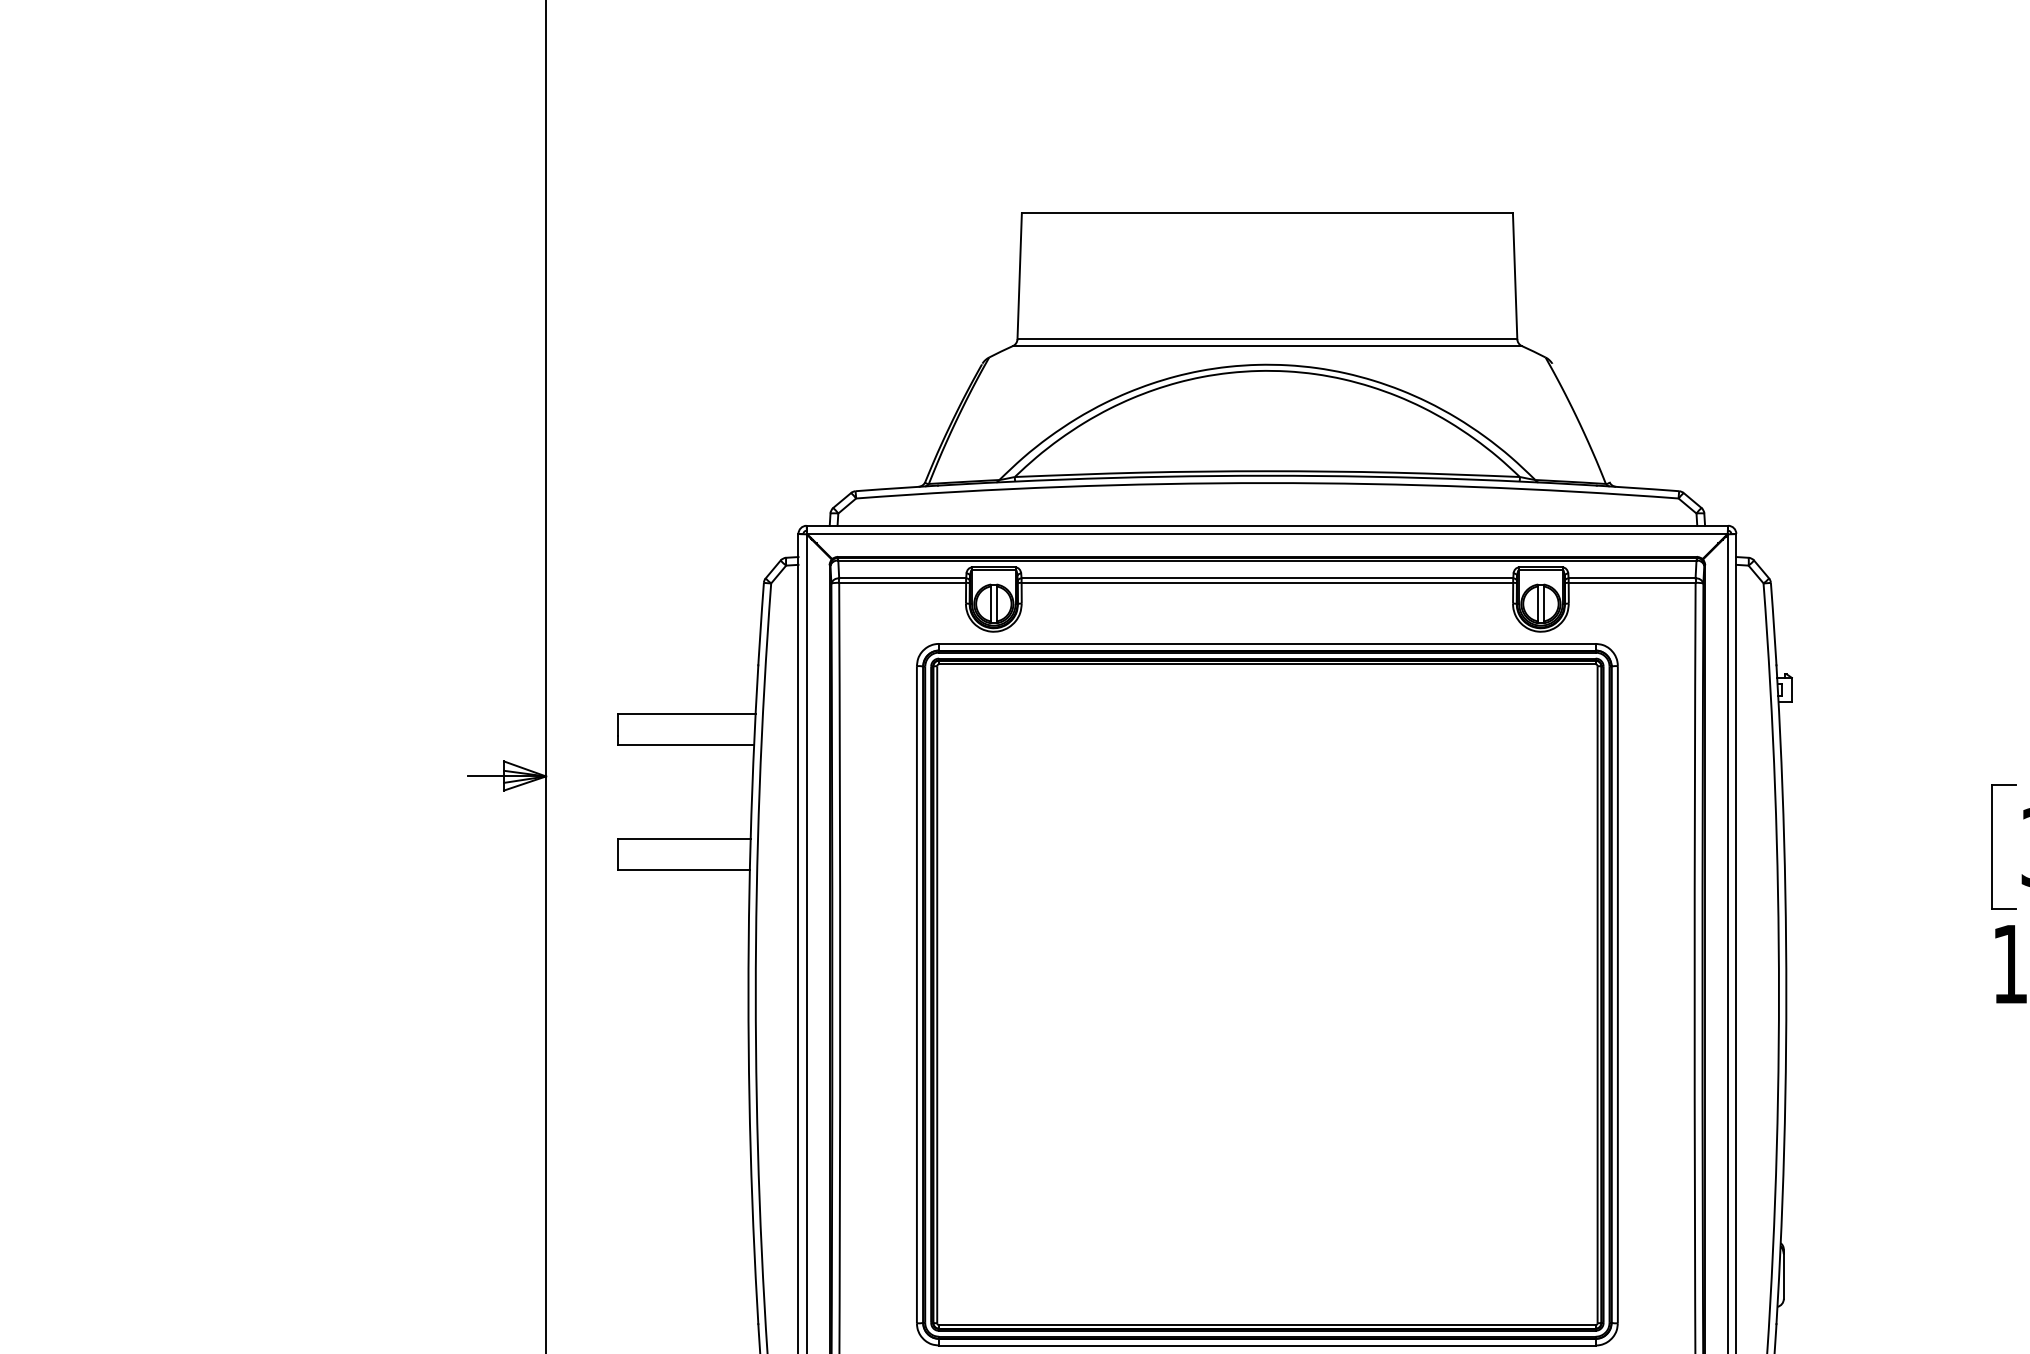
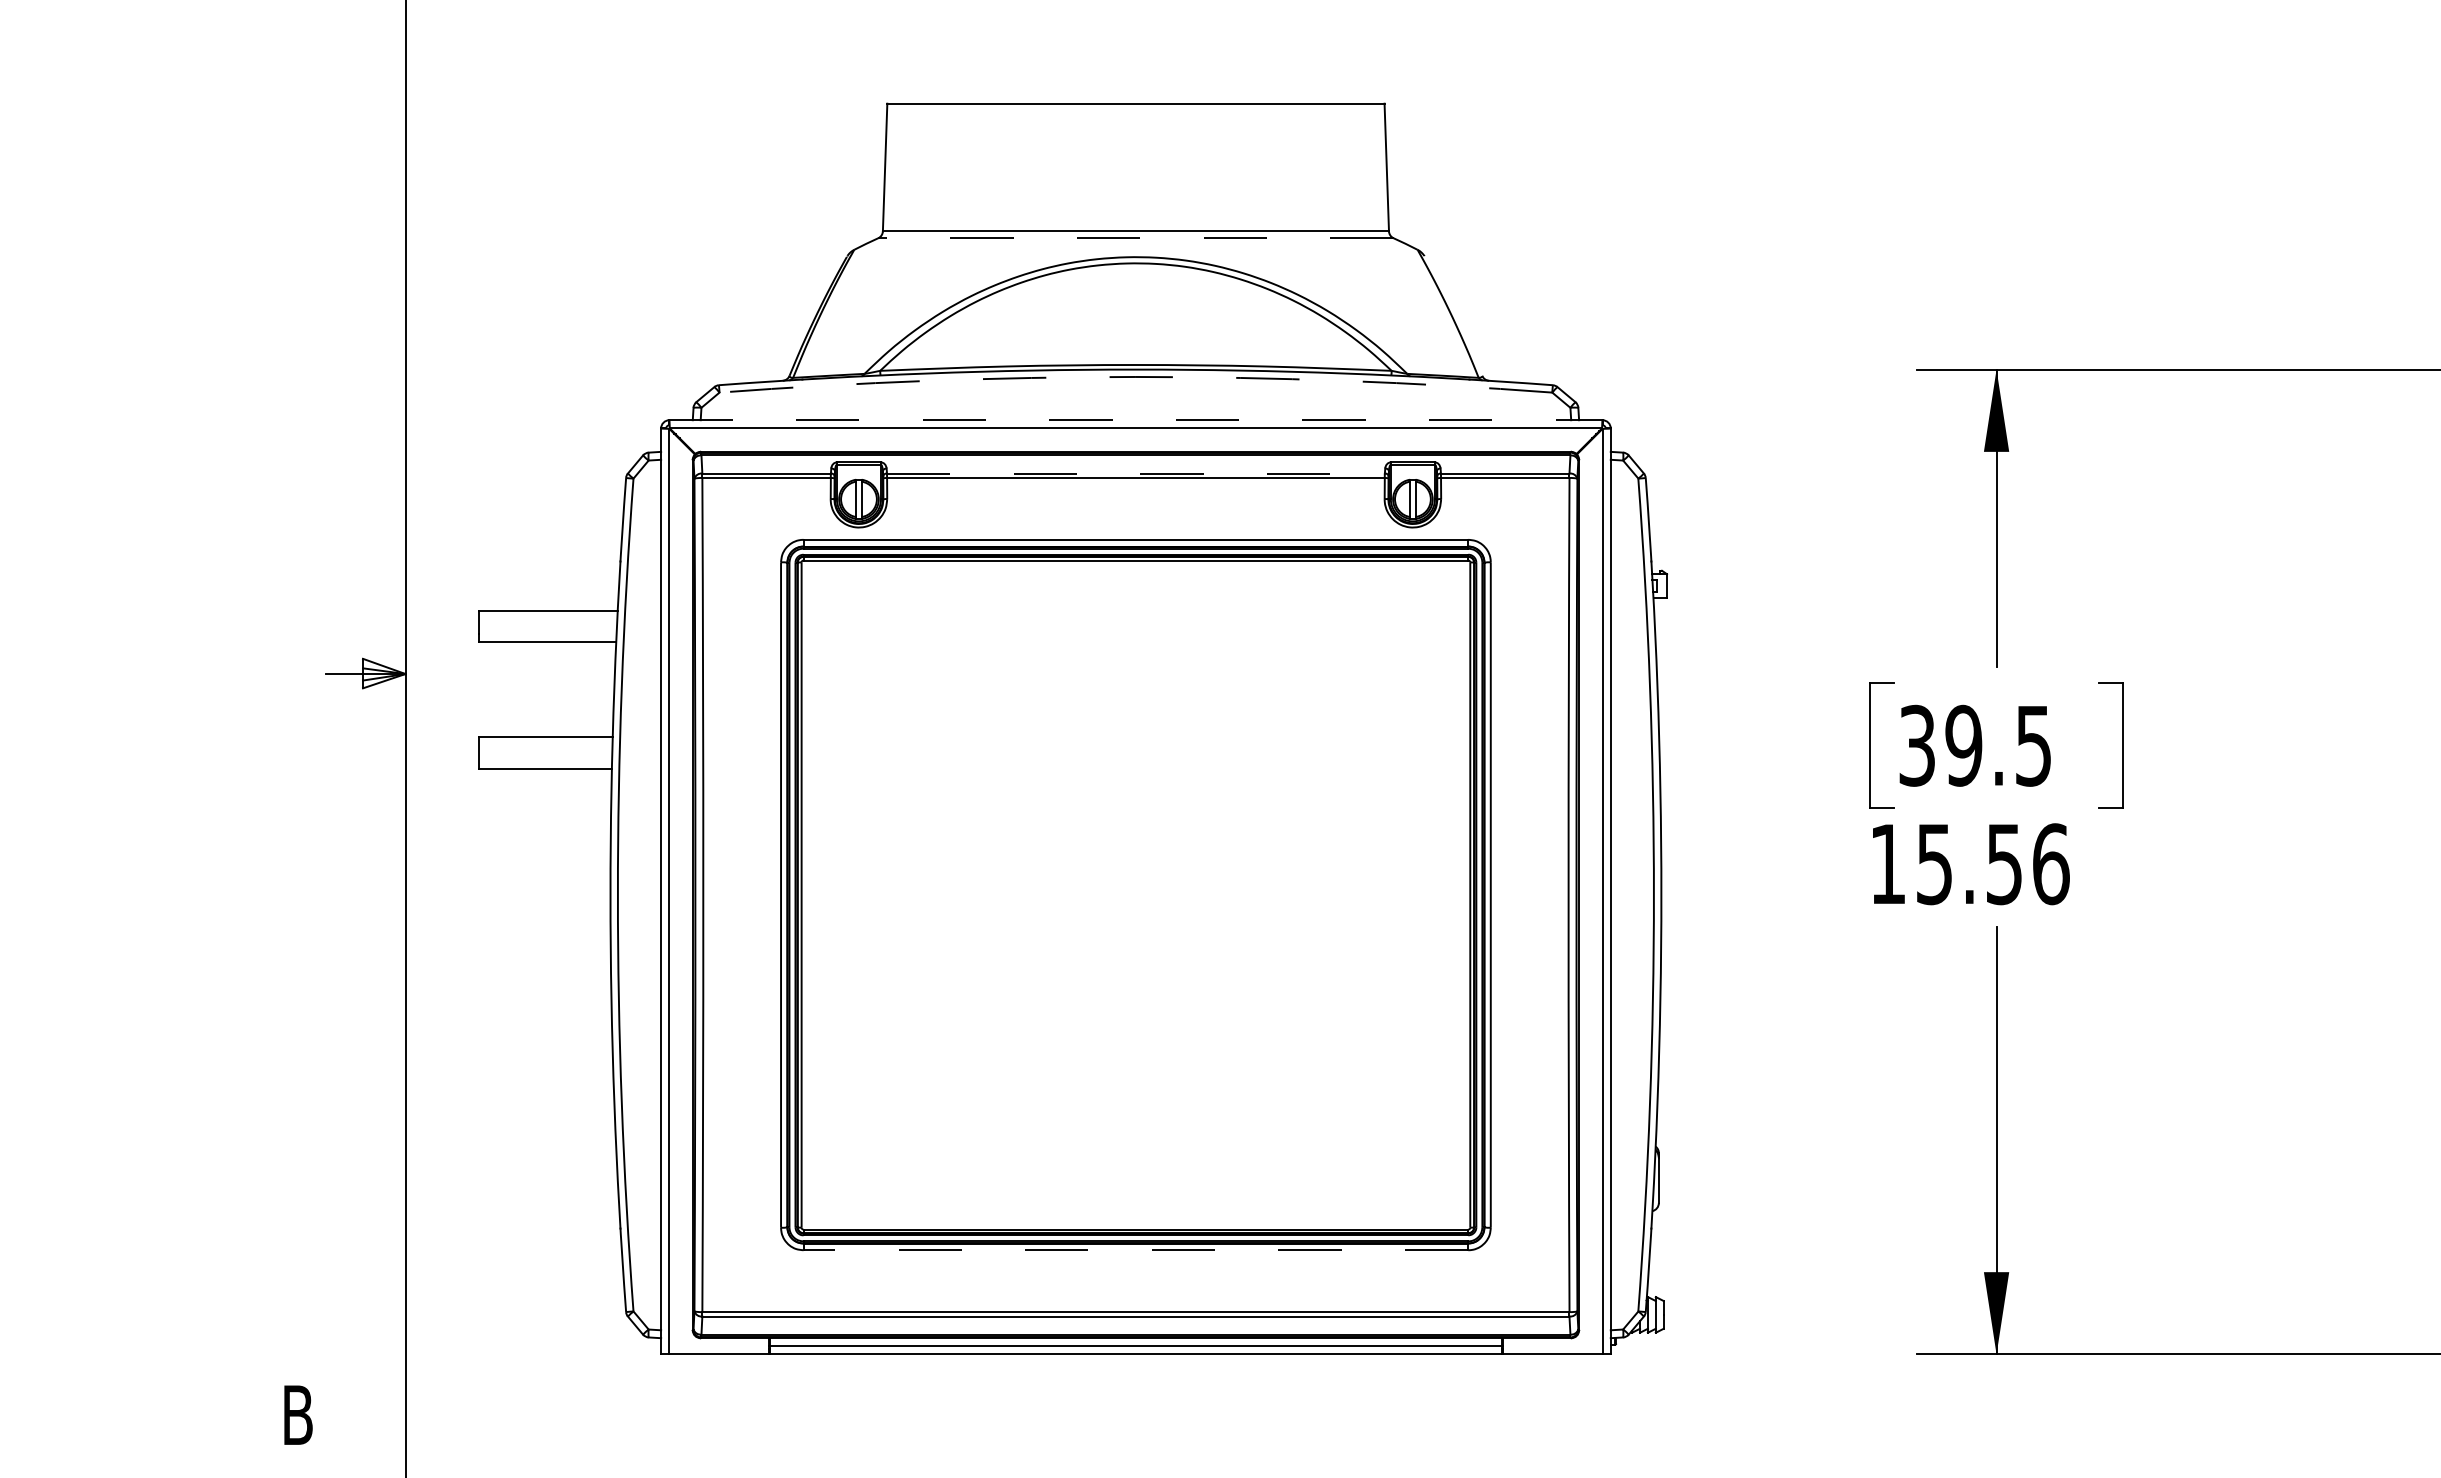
line: (1266, 346) -> (1135, 238), solid -> dashed
arc: (1266, 482) -> (1135, 376), solid -> dashed
line: (1266, 526) -> (1135, 420), solid -> dashed
line: (1266, 578) -> (1135, 473), solid -> dashed
line: (1266, 1345) -> (1135, 1250), solid -> dashed

